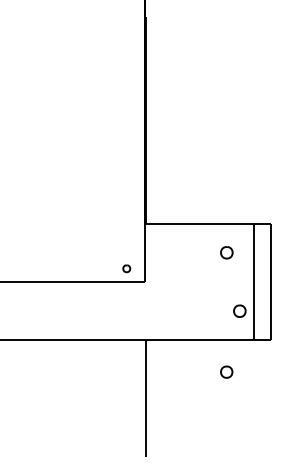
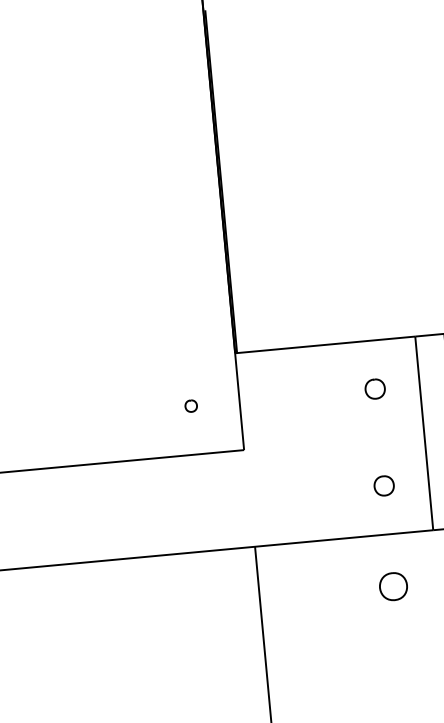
part: (126, 268) -> (190, 405), moved
part: (239, 310) -> (383, 484), moved
part: (226, 372) -> (393, 587), size x1.43

